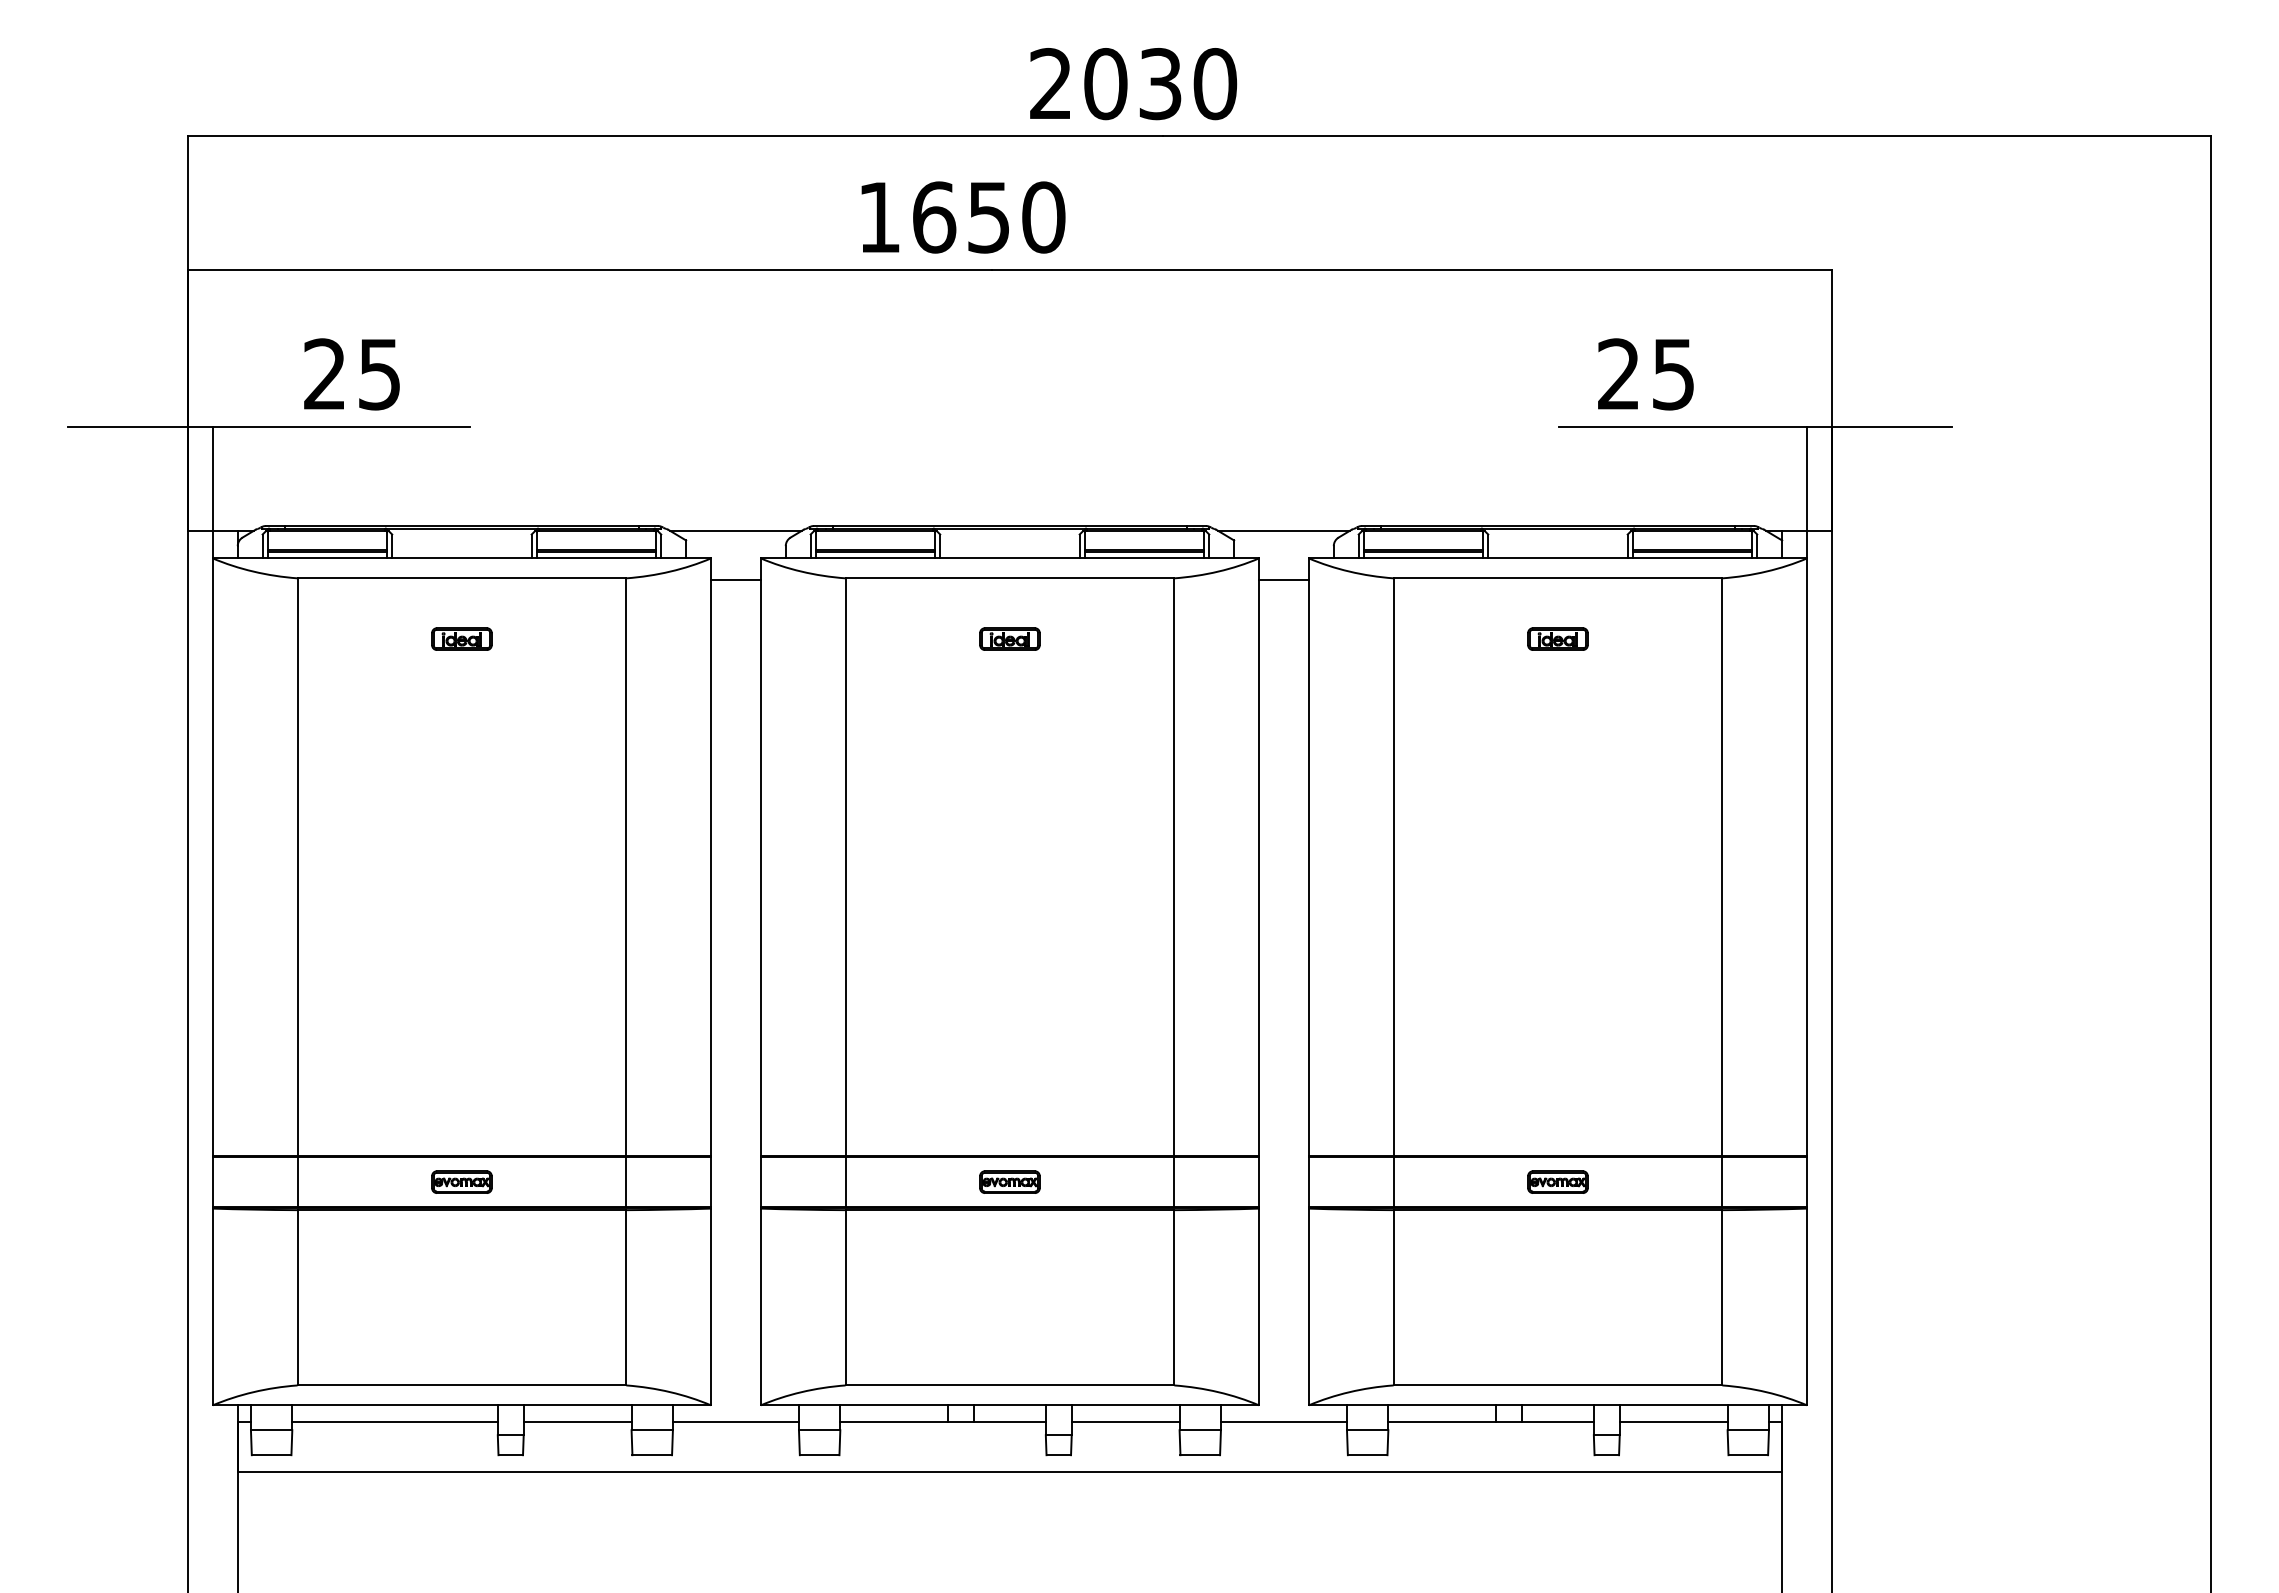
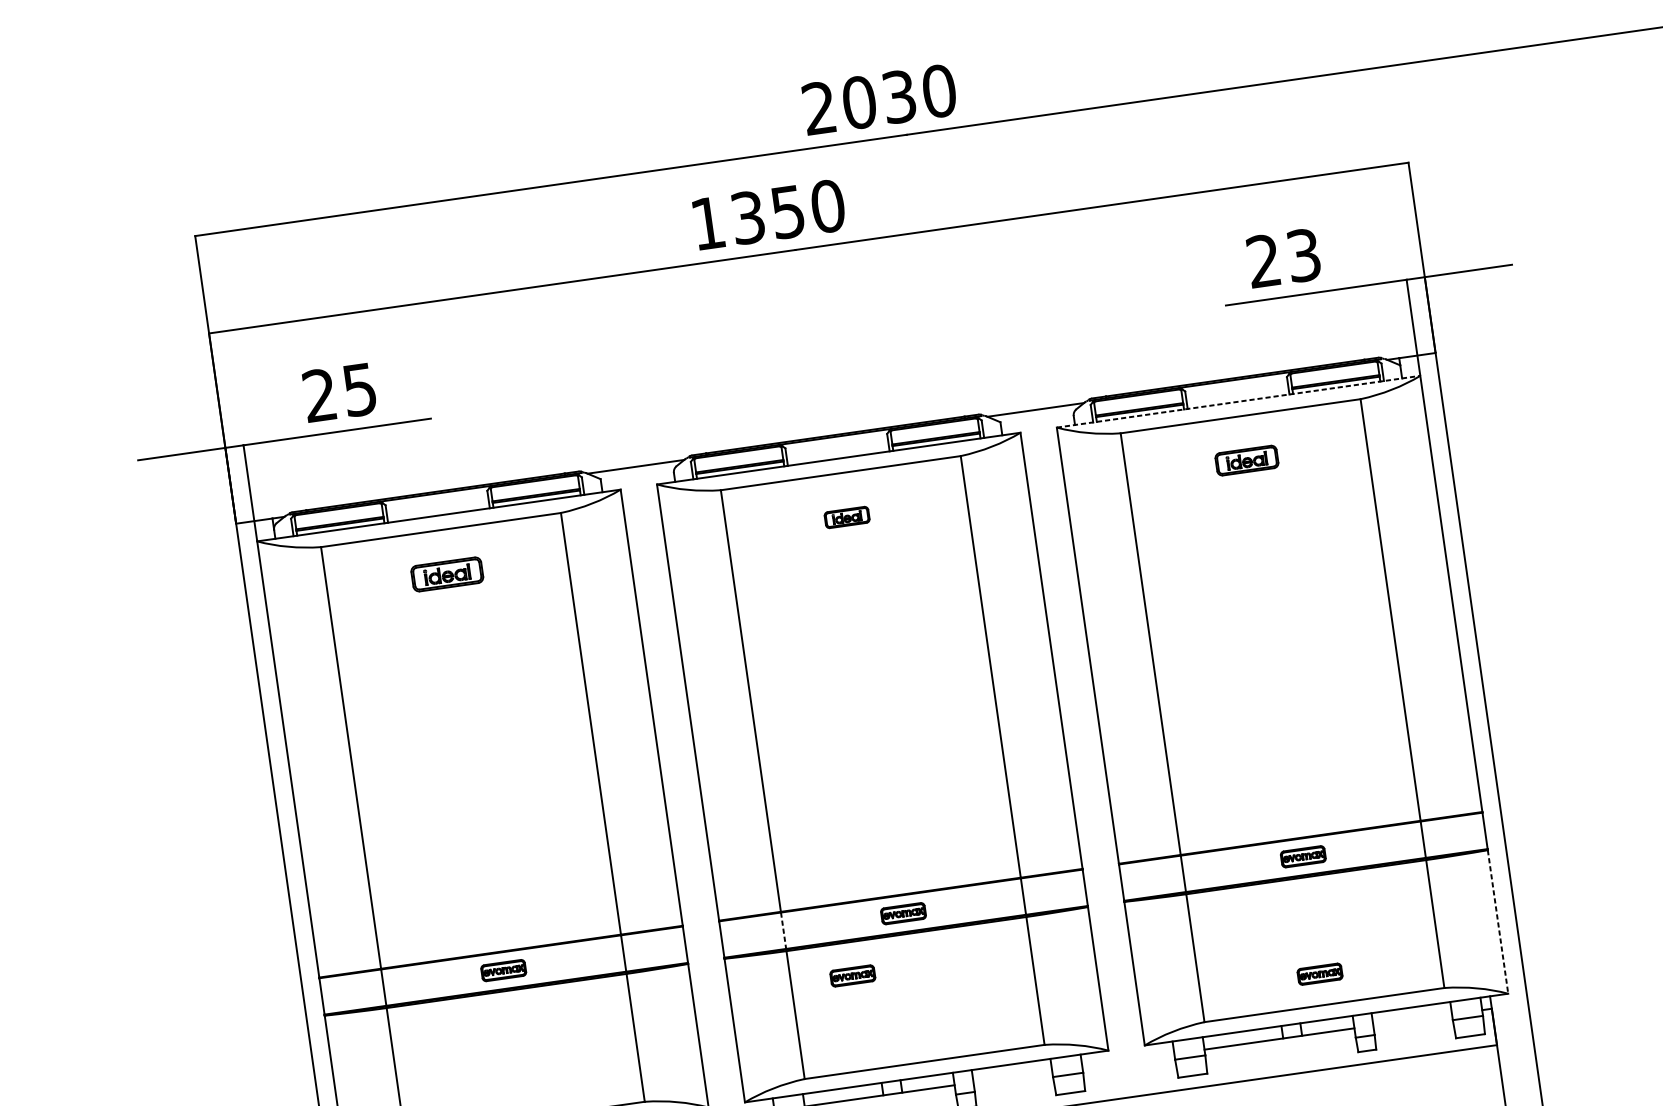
text: (934, 217) -> (748, 217), 1650 -> 1350
text: (1673, 374) -> (1303, 255), 25 -> 23
line: (1558, 558) -> (1238, 401), solid -> dashed
line: (735, 580) -> (640, 503), removed
line: (1283, 580) -> (1040, 446), removed
part: (461, 638) -> (446, 573), size x1.6
part: (1557, 638) -> (1246, 460), size x1.4
line: (845, 1182) -> (783, 930), solid -> dashed
part: (929, 1255) -> (852, 975), added
line: (1807, 1307) -> (1498, 922), solid -> dashed
part: (1557, 1342) -> (1319, 973), added
line: (1125, 1422) -> (1012, 1077), removed
line: (1283, 1422) -> (1128, 1060), removed
line: (1673, 1422) -> (1412, 1020), removed

